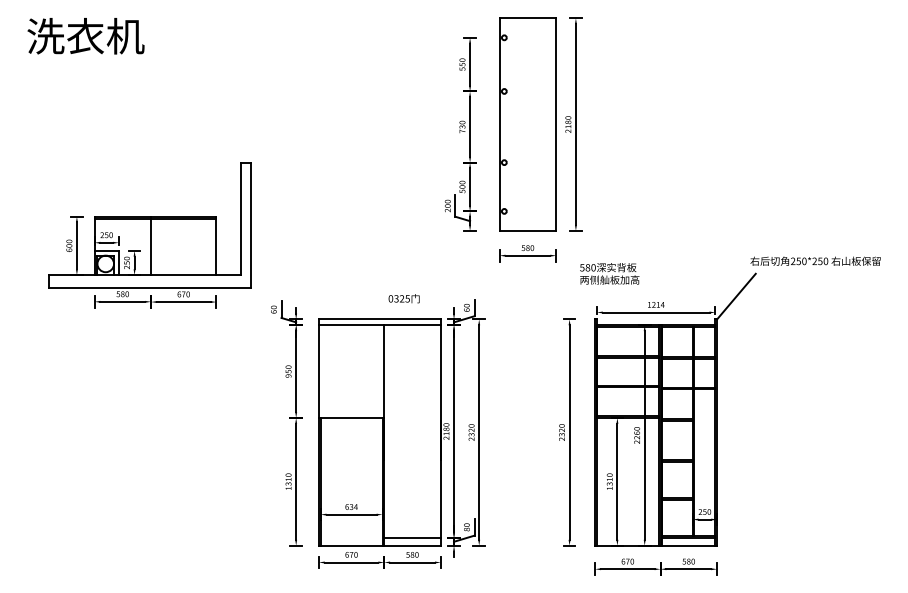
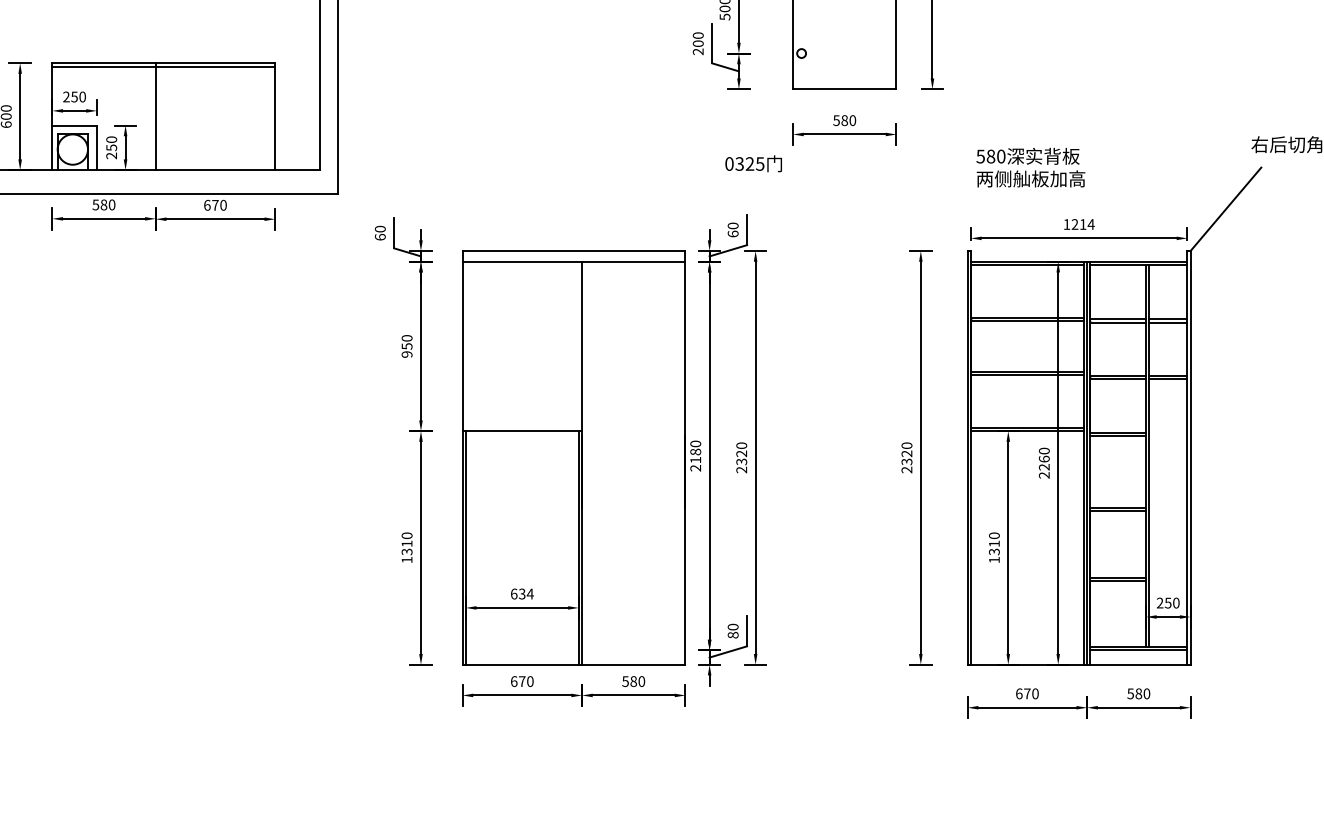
text: (609, 273) -> (1030, 167), moved
text: (403, 298) -> (752, 163), moved
line: (412, 537) -> (633, 649), removed

